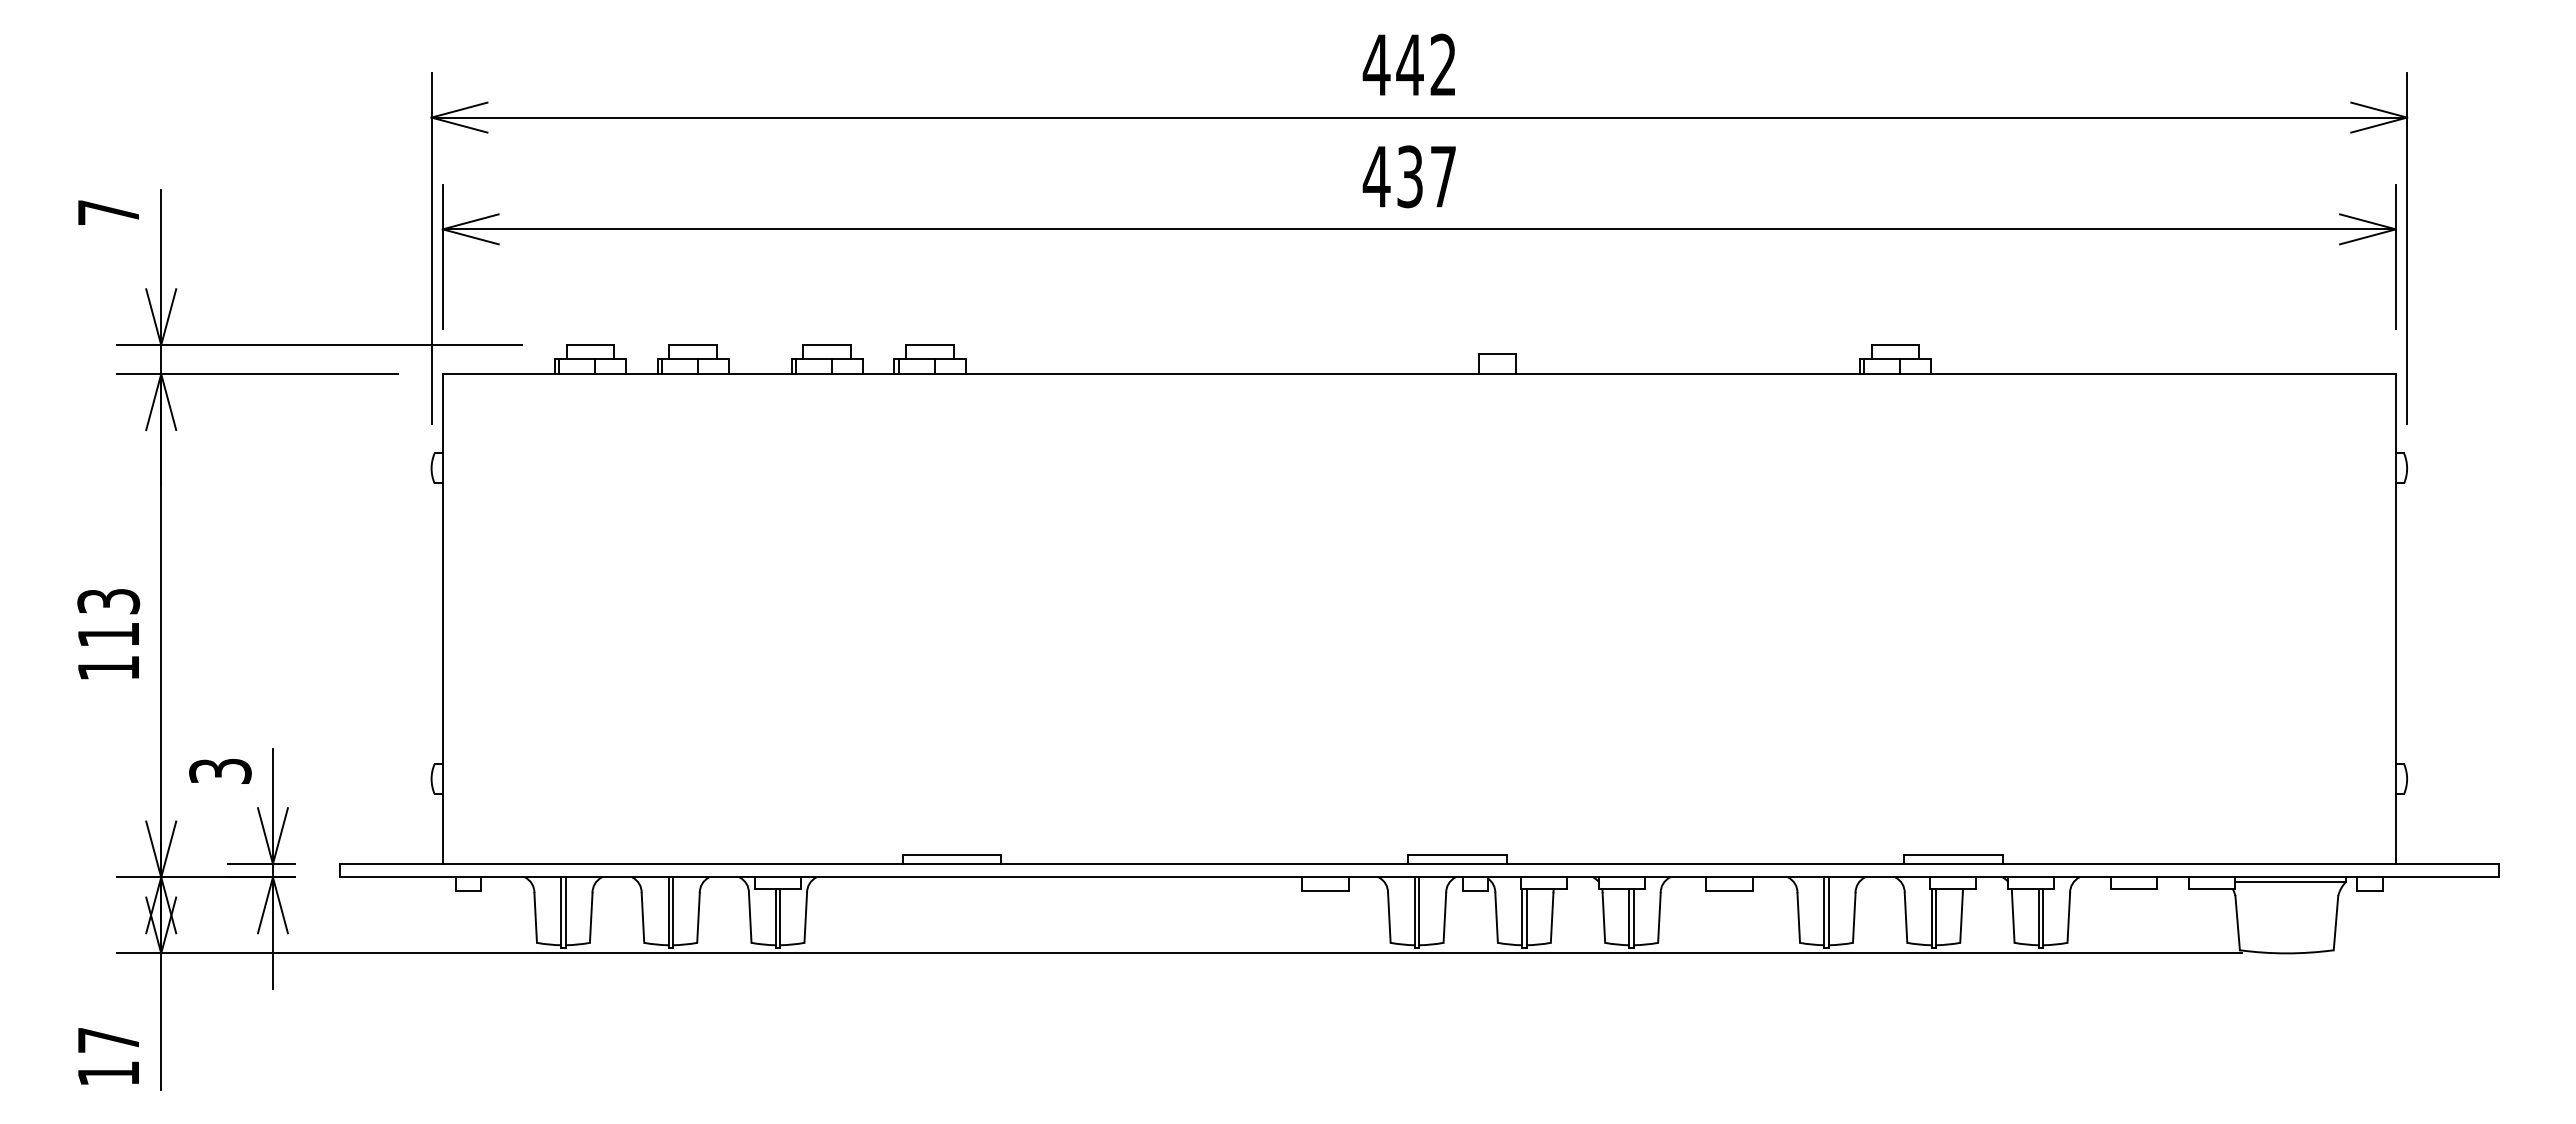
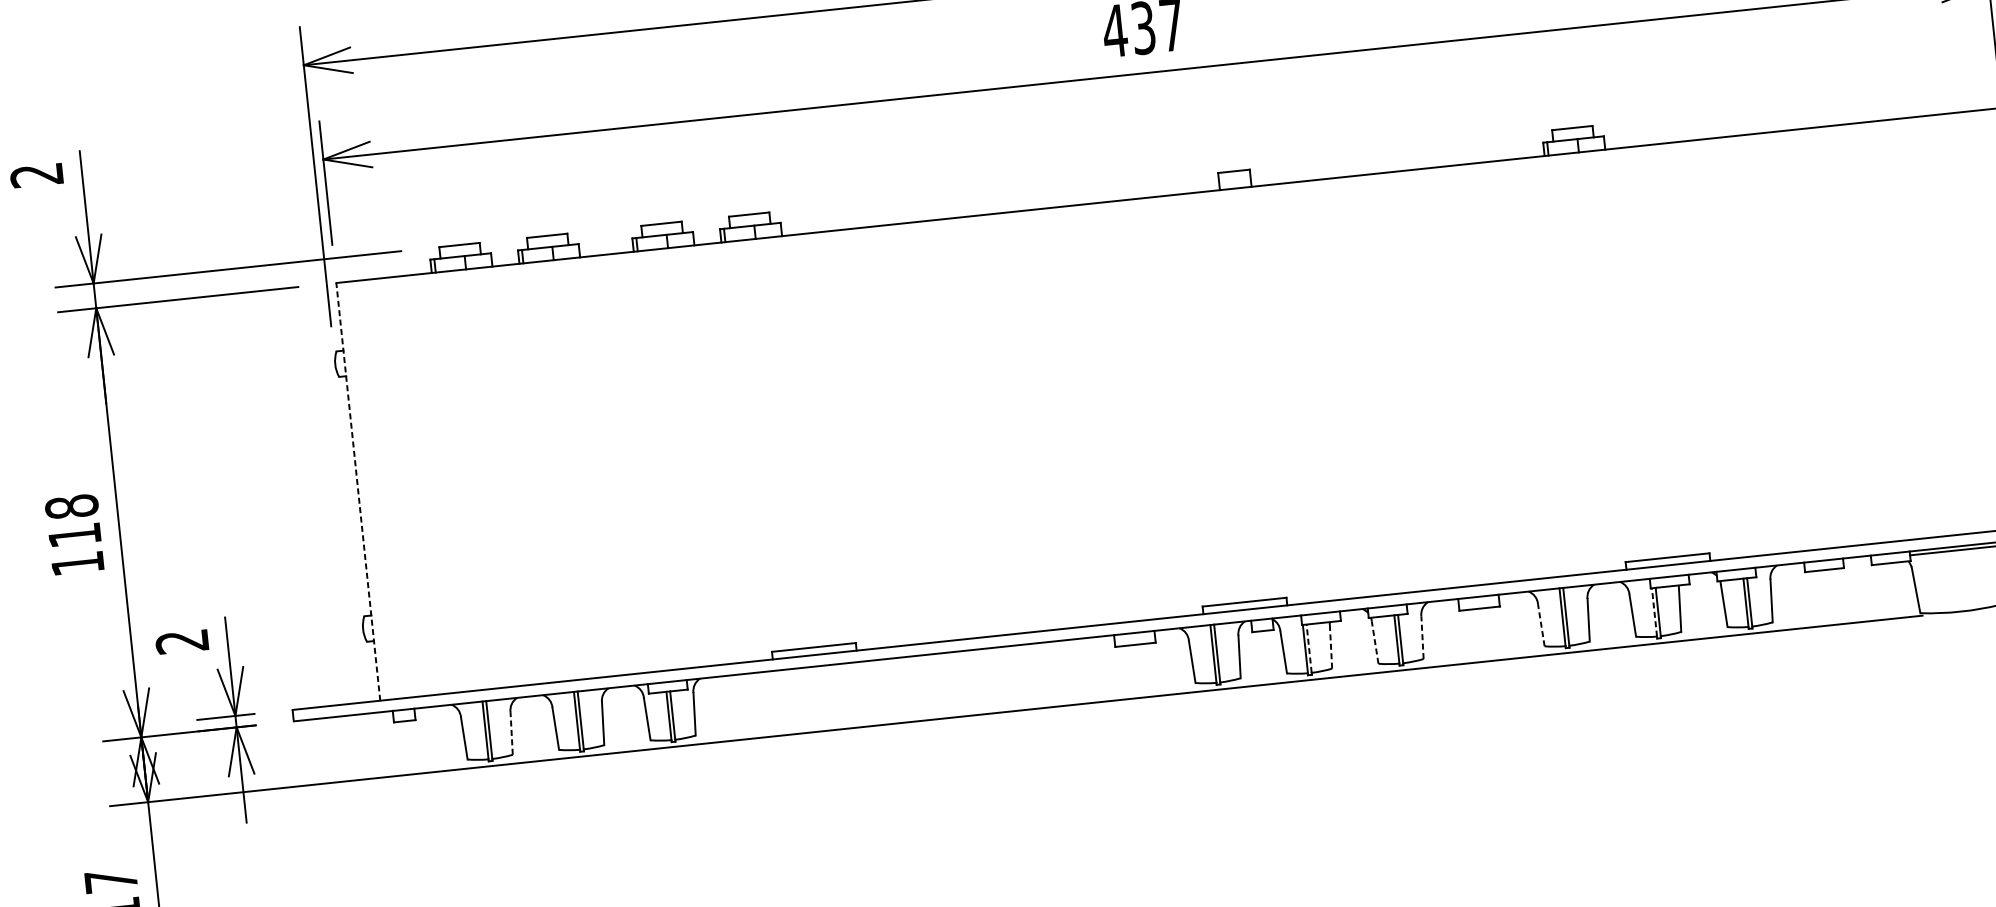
text: (107, 212) -> (35, 175), 7 -> 2
text: (108, 601) -> (71, 506), 113 -> 118
line: (442, 619) -> (358, 492), solid -> dashed
text: (220, 771) -> (182, 641), 3 -> 2
line: (1526, 916) -> (1309, 648), solid -> dashed
line: (1931, 916) -> (1654, 612), solid -> dashed
line: (591, 917) -> (511, 733), solid -> dashed
line: (1552, 917) -> (1331, 646), solid -> dashed
line: (1603, 917) -> (1374, 642), solid -> dashed
line: (1659, 917) -> (1422, 637), solid -> dashed
line: (1798, 917) -> (1541, 624), solid -> dashed

